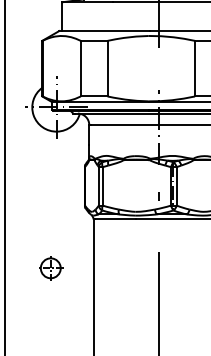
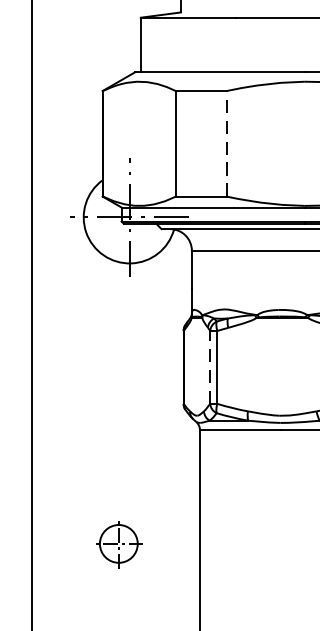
line: (107, 68) -> (226, 143), solid -> dashed
line: (98, 185) -> (209, 365), solid -> dashed
part: (51, 268) -> (120, 544), moved

